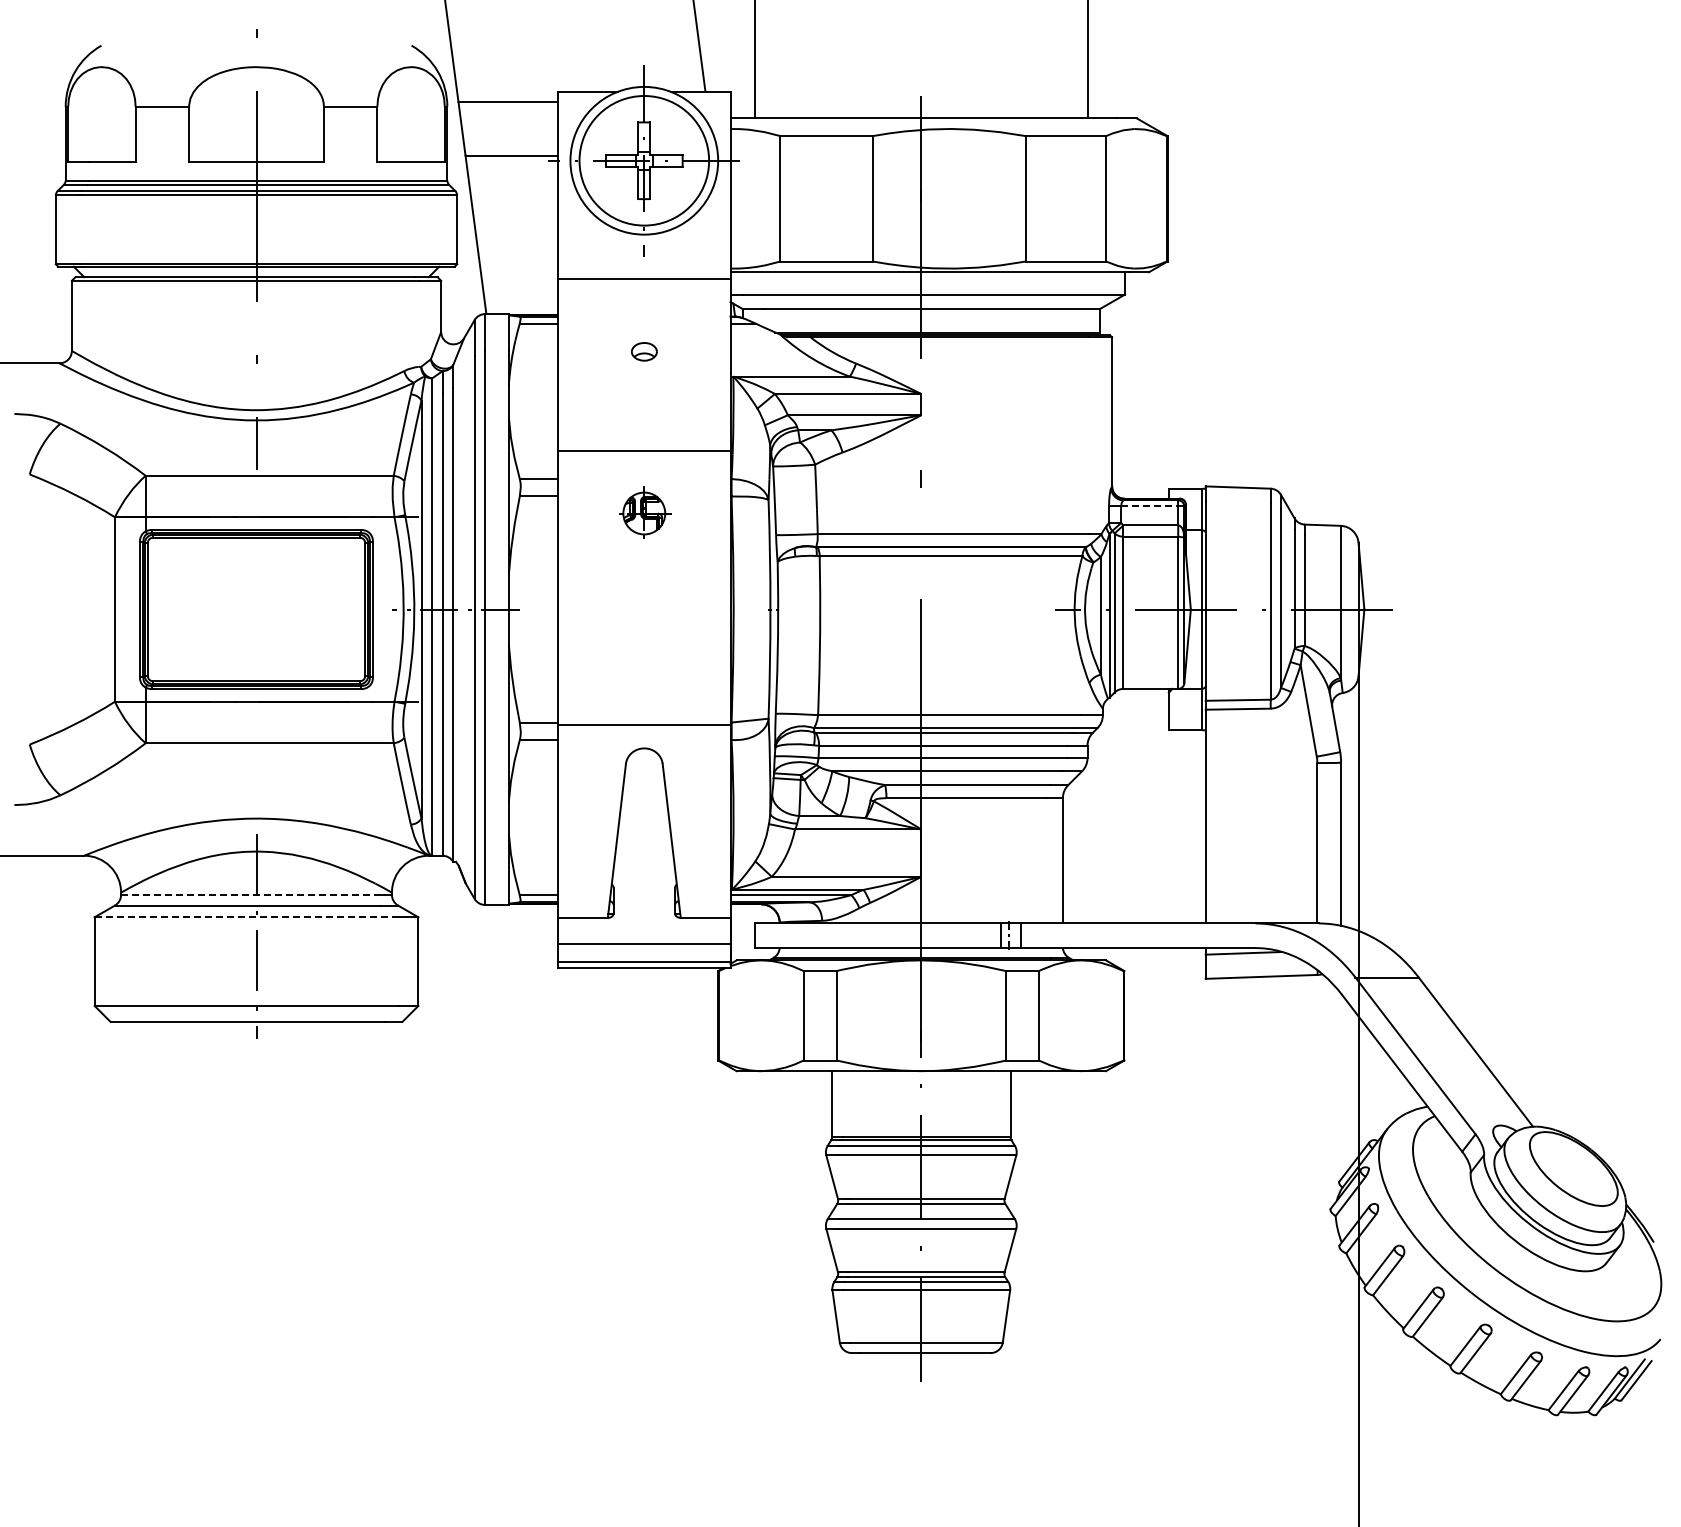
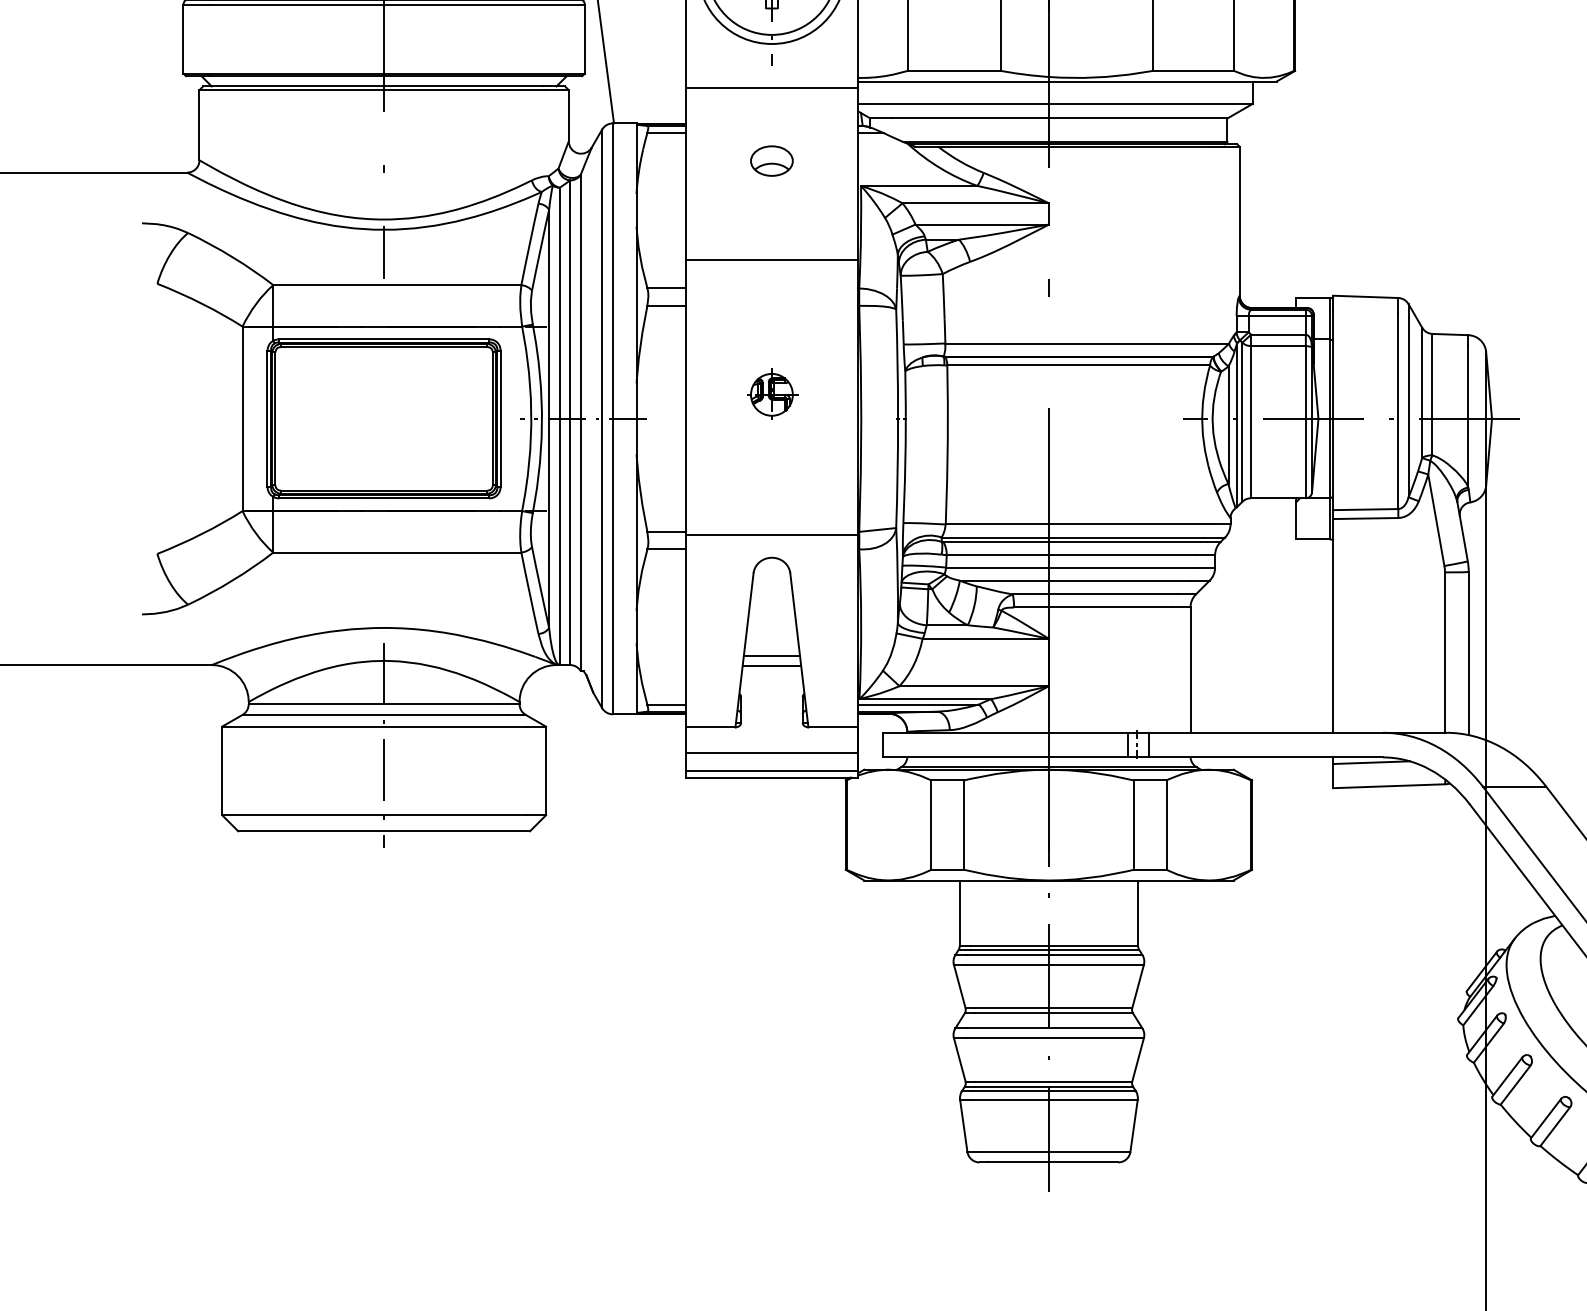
part: (644, 351) -> (772, 160), size x1.67
line: (1149, 506) -> (1277, 315), dashed -> solid
part: (645, 512) -> (773, 393), moved
line: (644, 846) -> (772, 655), added
line: (644, 857) -> (772, 666), added
line: (248, 894) -> (376, 703), dashed -> solid
line: (246, 917) -> (374, 726), dashed -> solid

